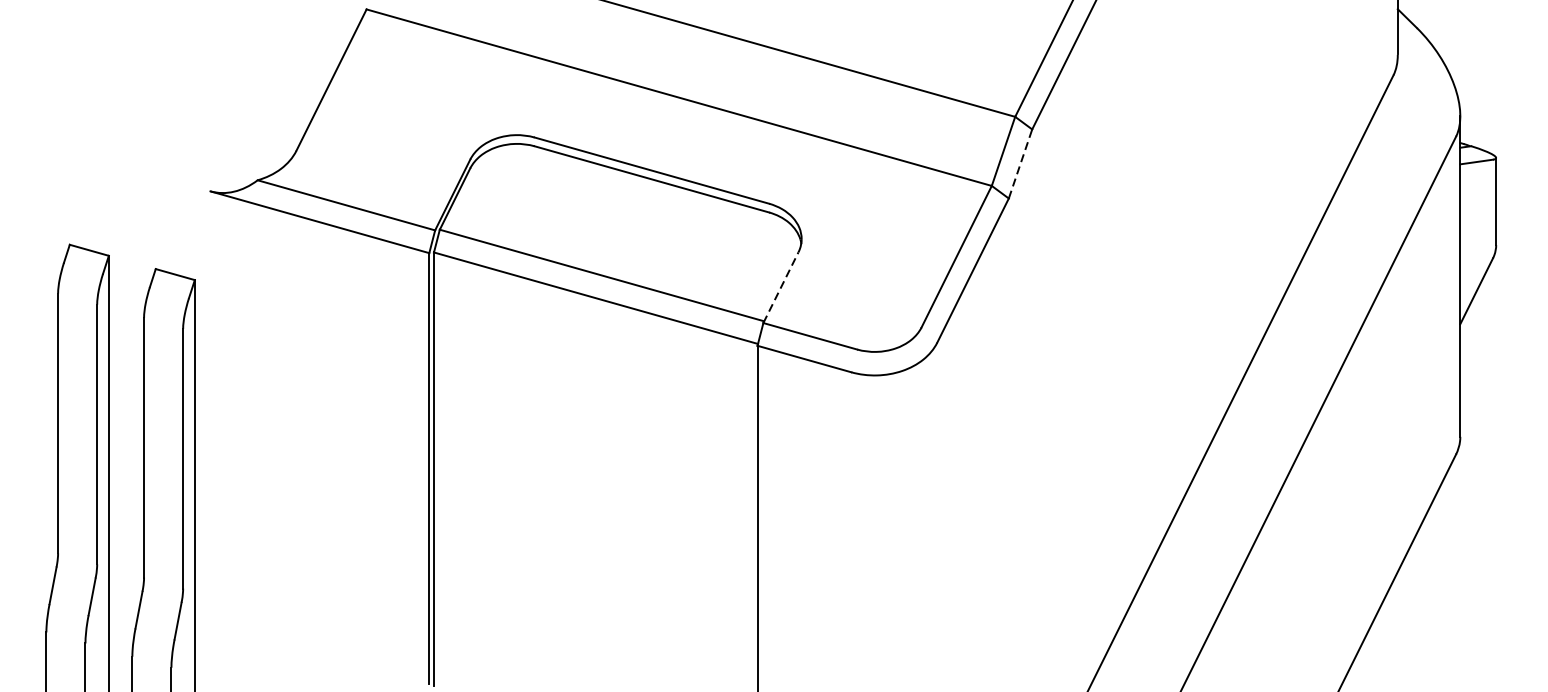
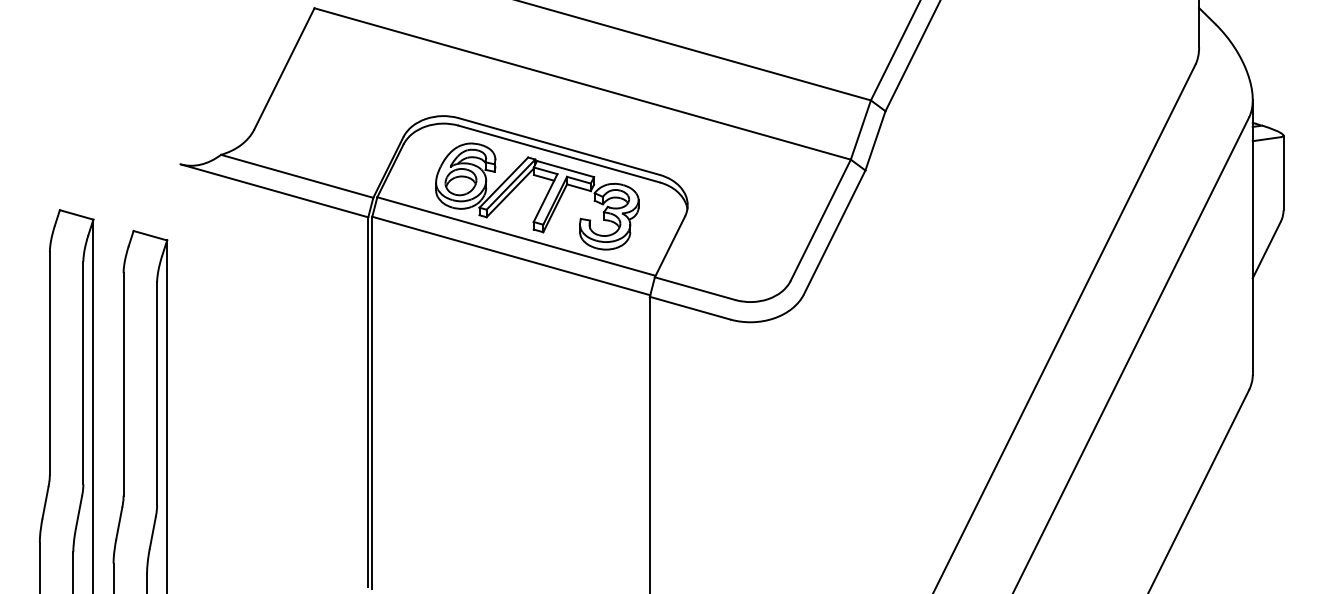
line: (1020, 163) -> (875, 140), dashed -> solid
part: (633, 232) -> (543, 199), added
line: (780, 287) -> (669, 246), dashed -> solid

